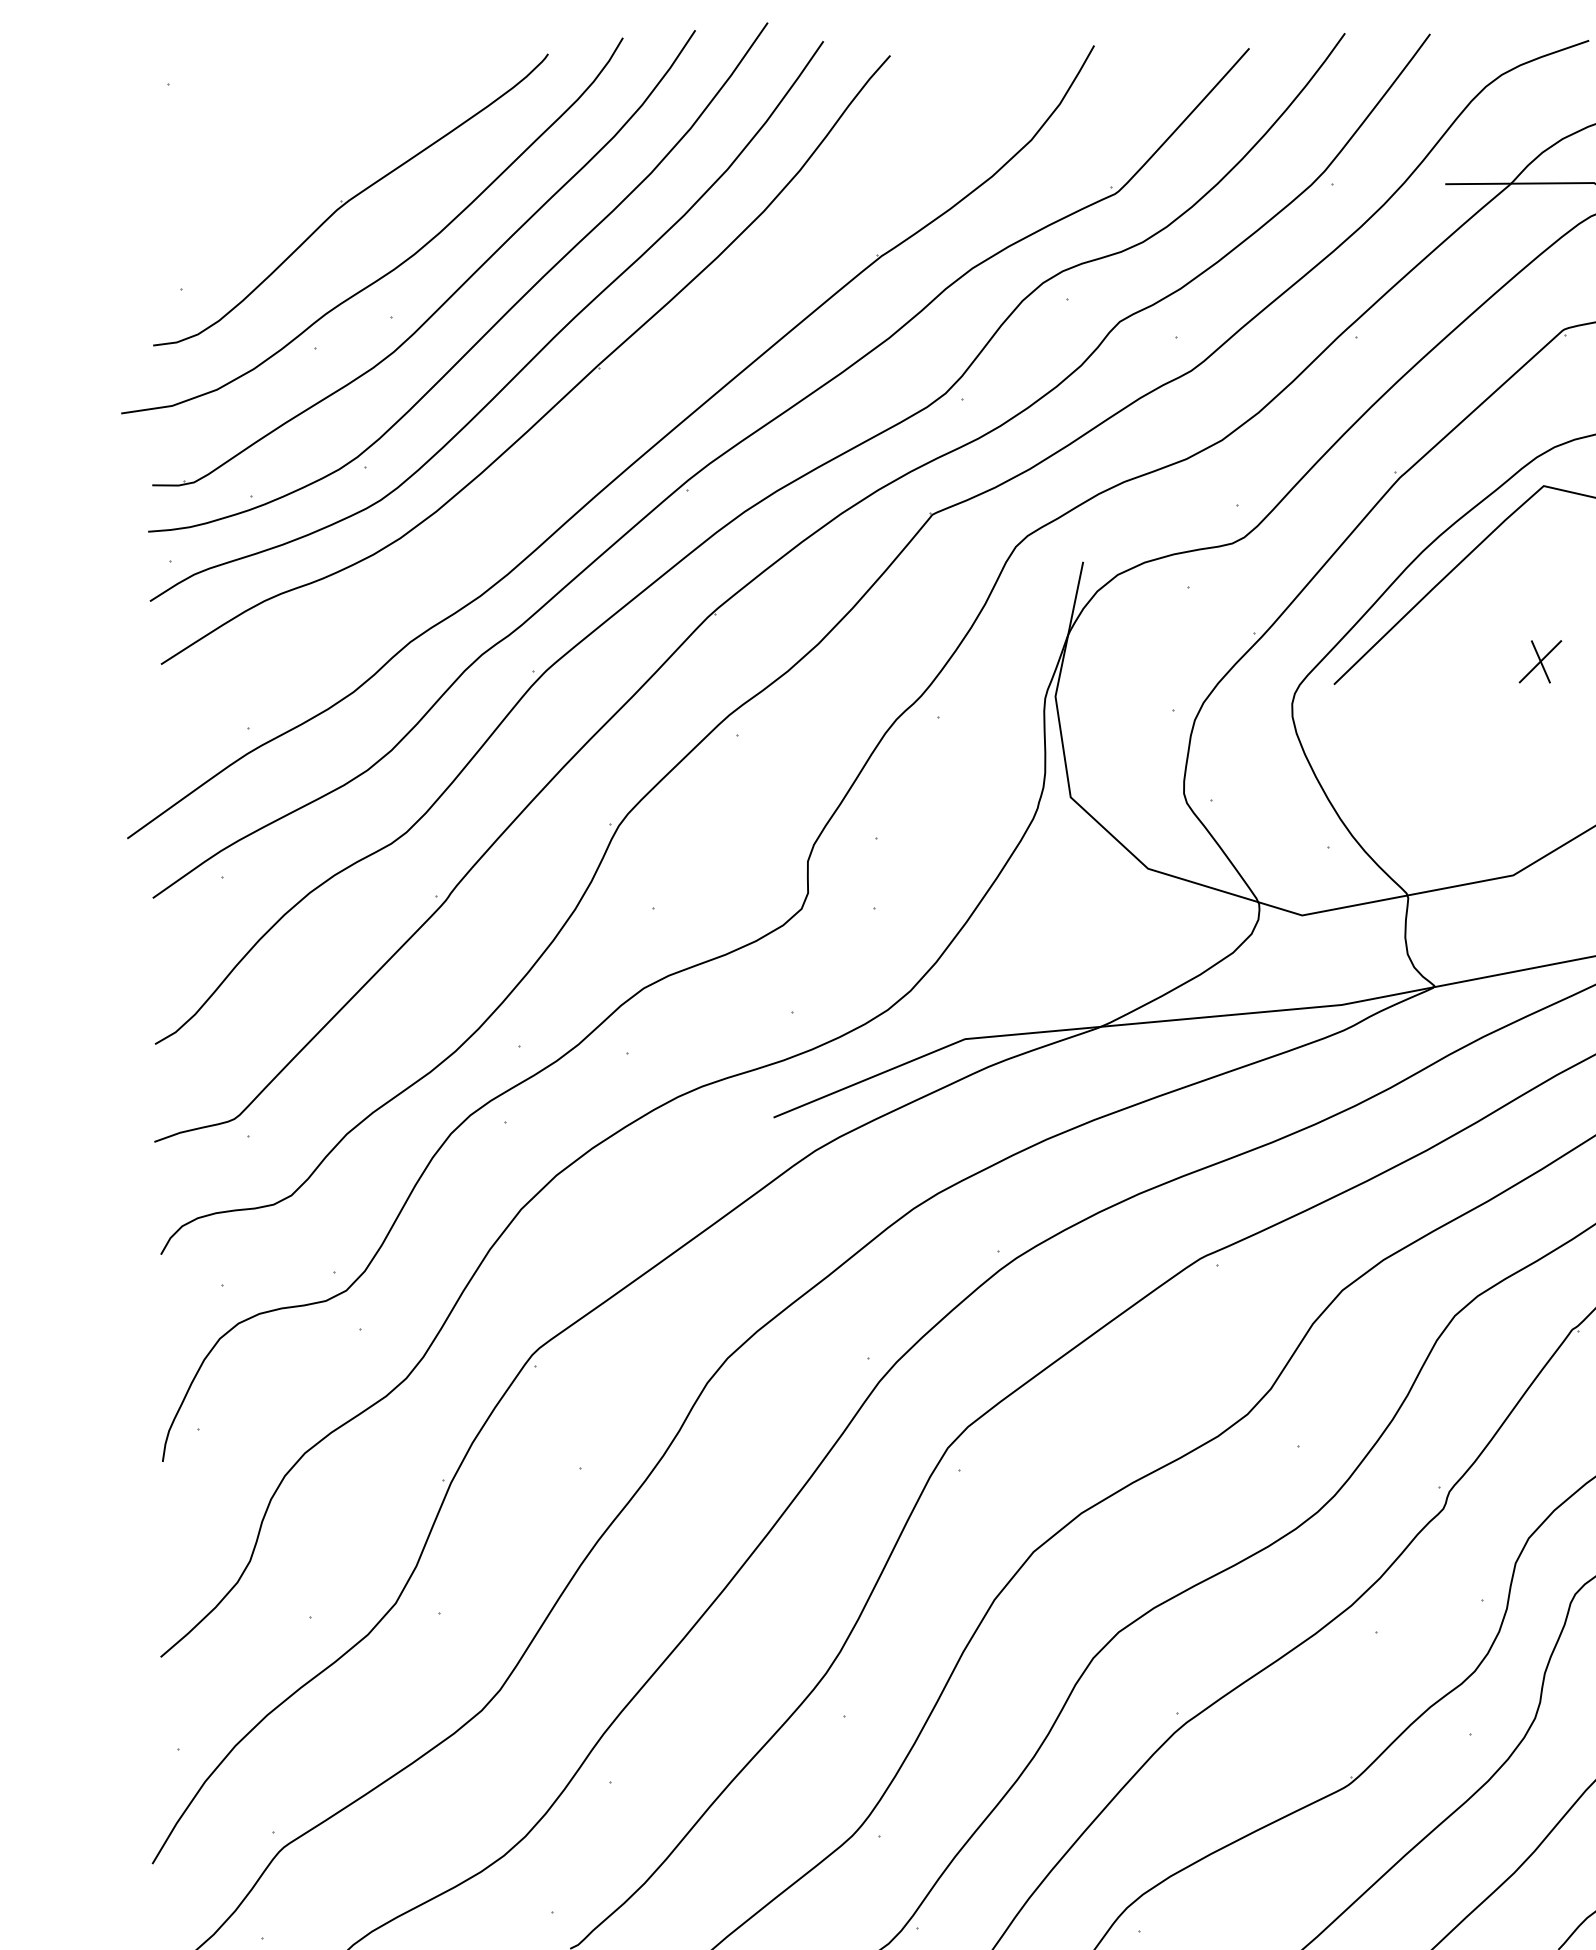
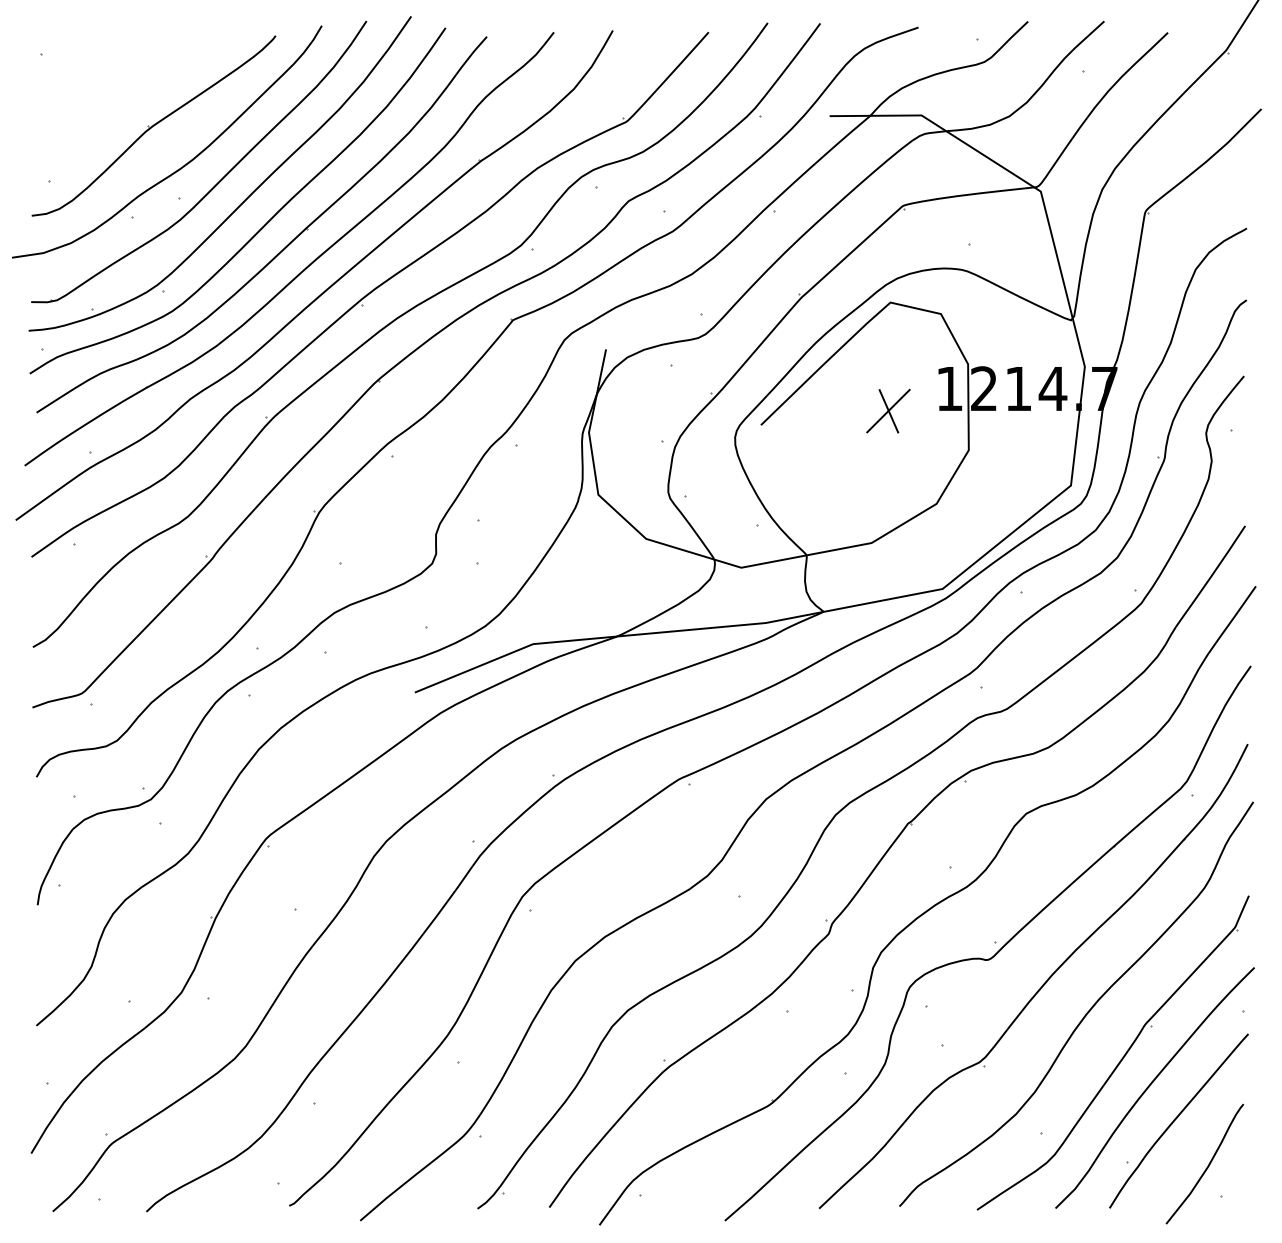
part: (598, 427) -> (306, 266), added
part: (1540, 660) -> (888, 410), size x1.67

